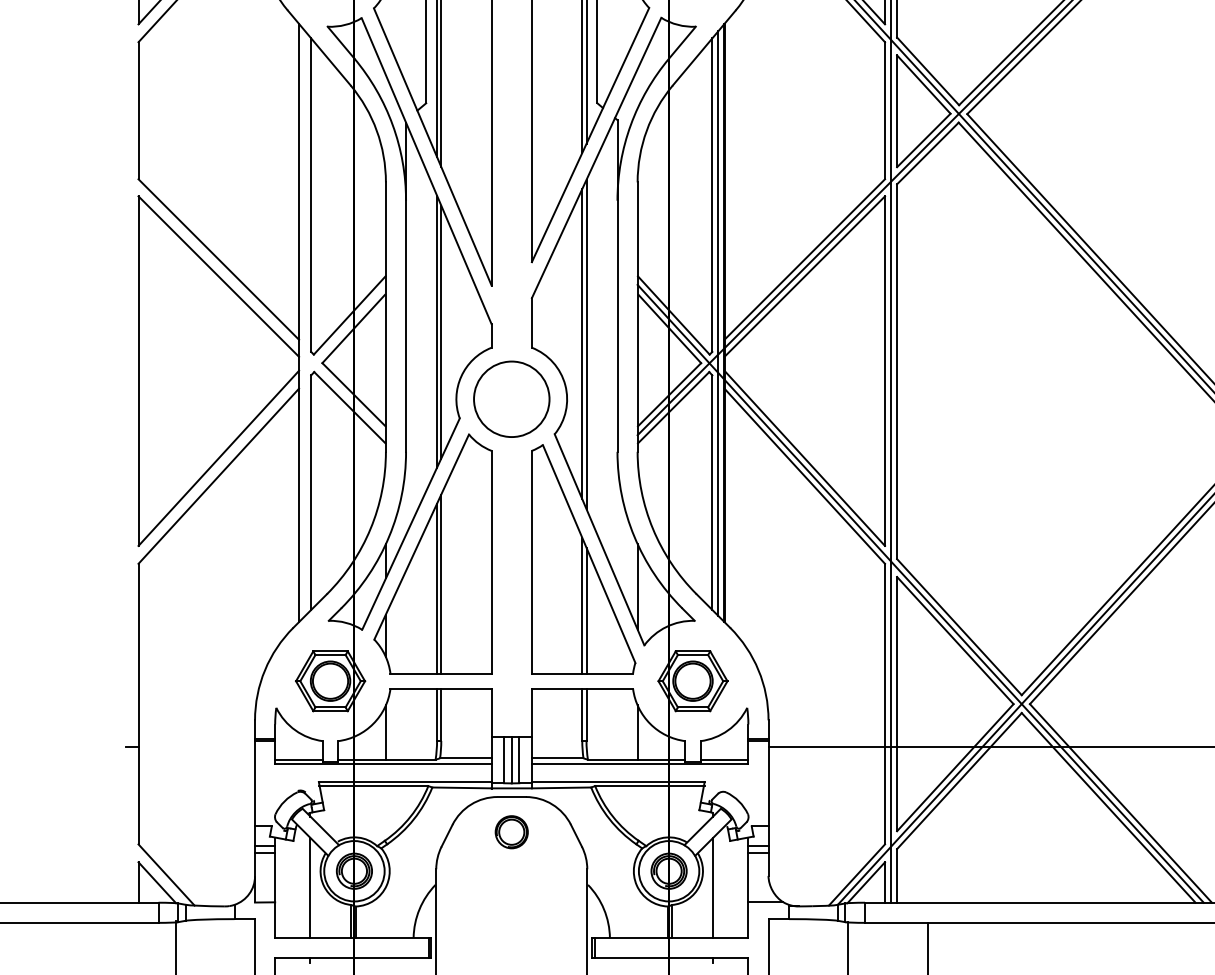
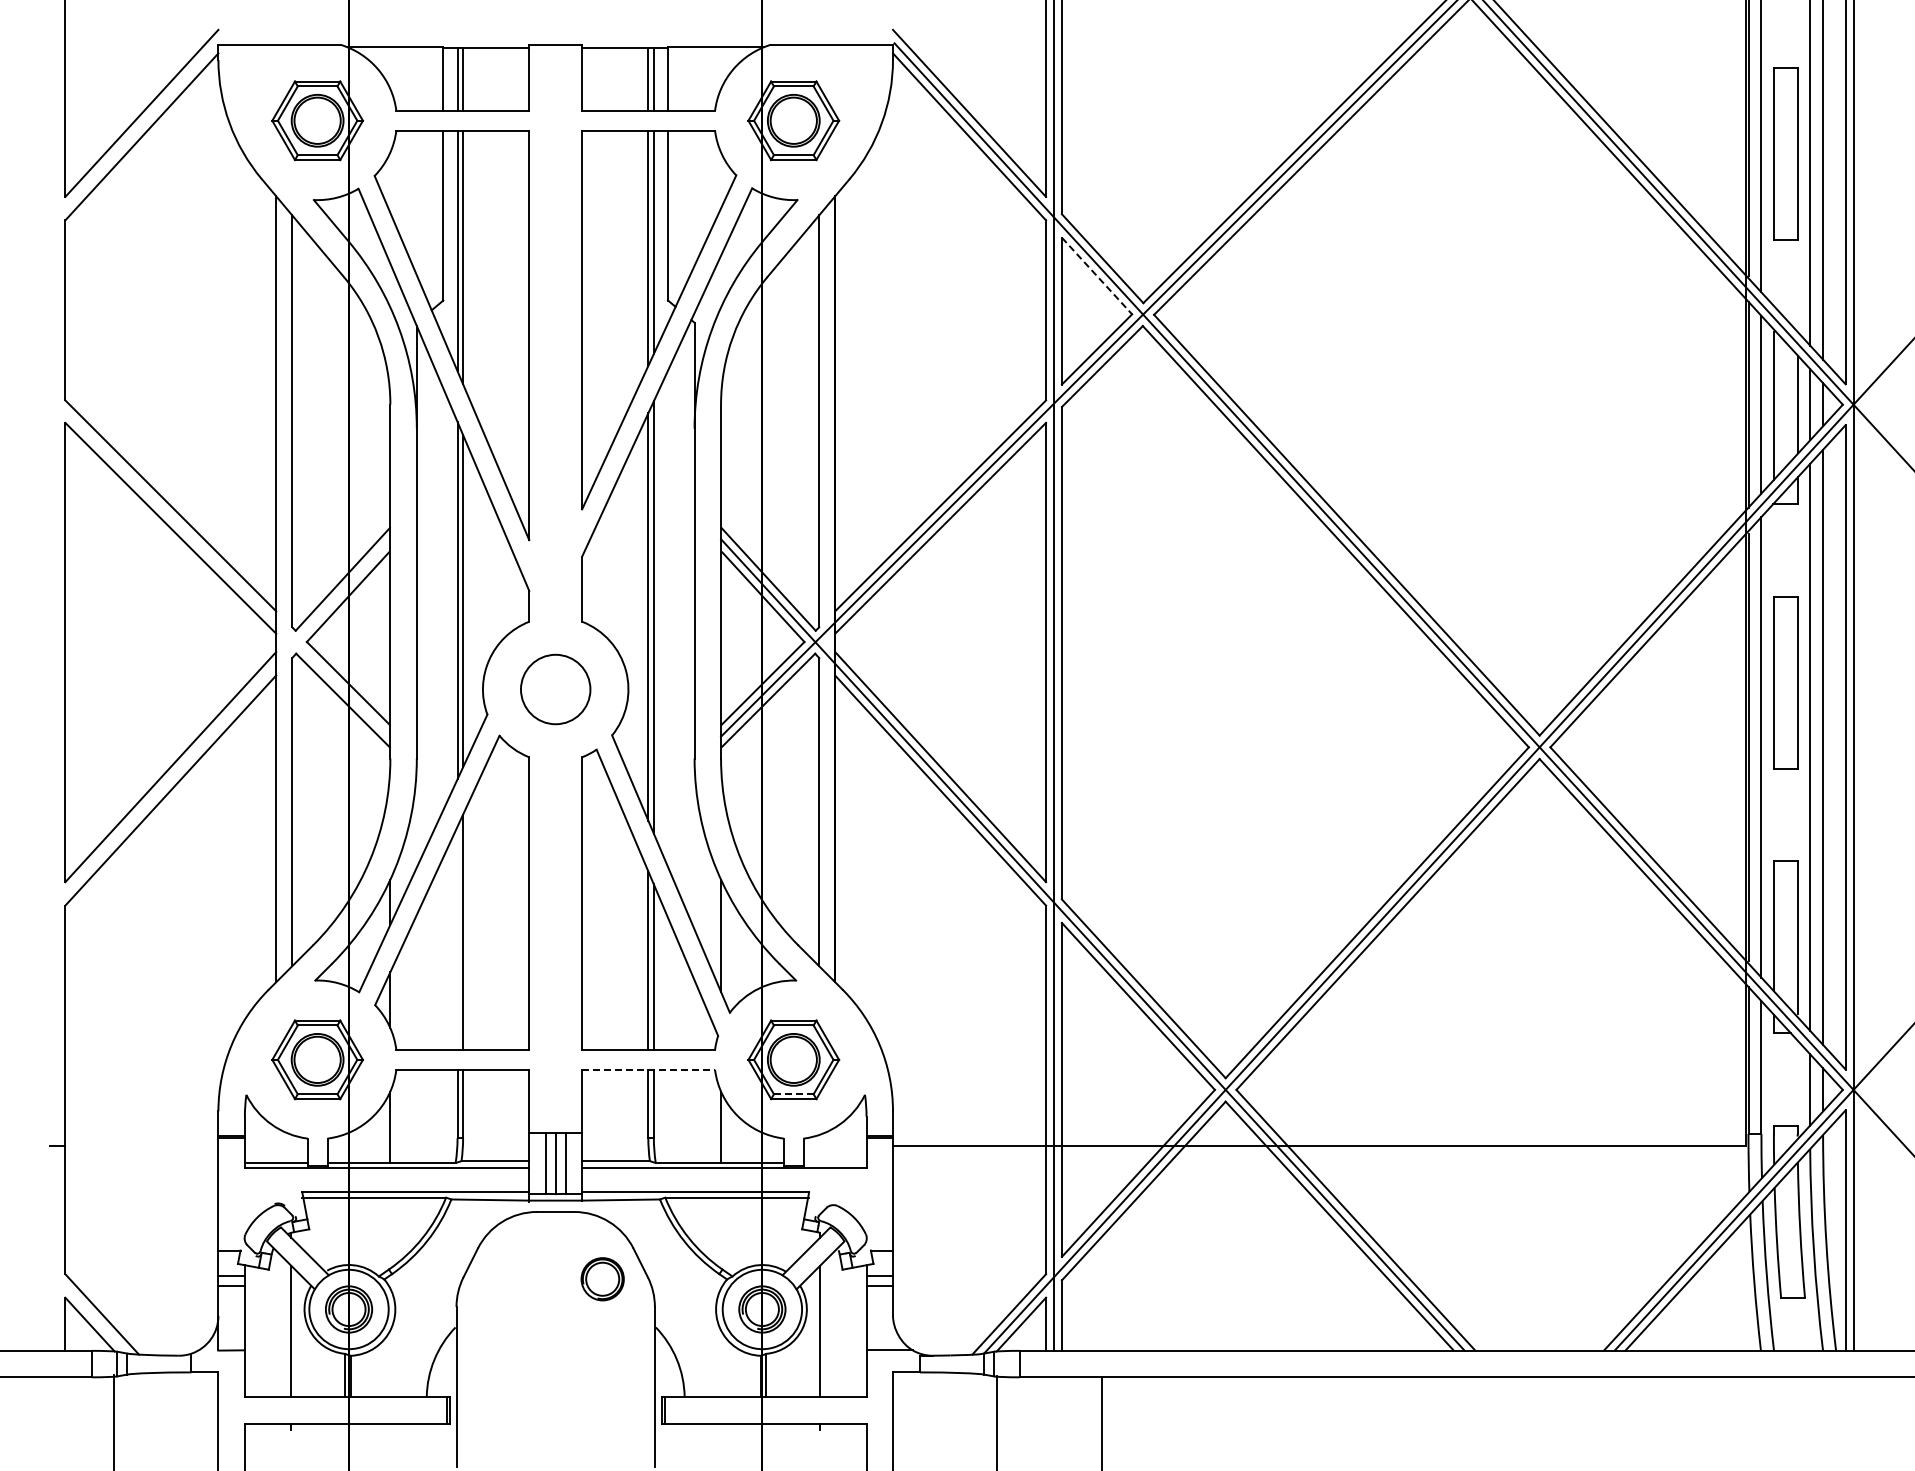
line: (924, 84) -> (1097, 276), solid -> dashed
line: (718, 323) -> (827, 589), removed
circle: (511, 399) -> (555, 689), size x0.7
line: (437, 588) -> (457, 937), removed
line: (583, 688) -> (649, 1069), solid -> dashed
line: (692, 707) -> (793, 1094), solid -> dashed
line: (723, 760) -> (834, 1163), removed
part: (511, 832) -> (602, 1279), moved

